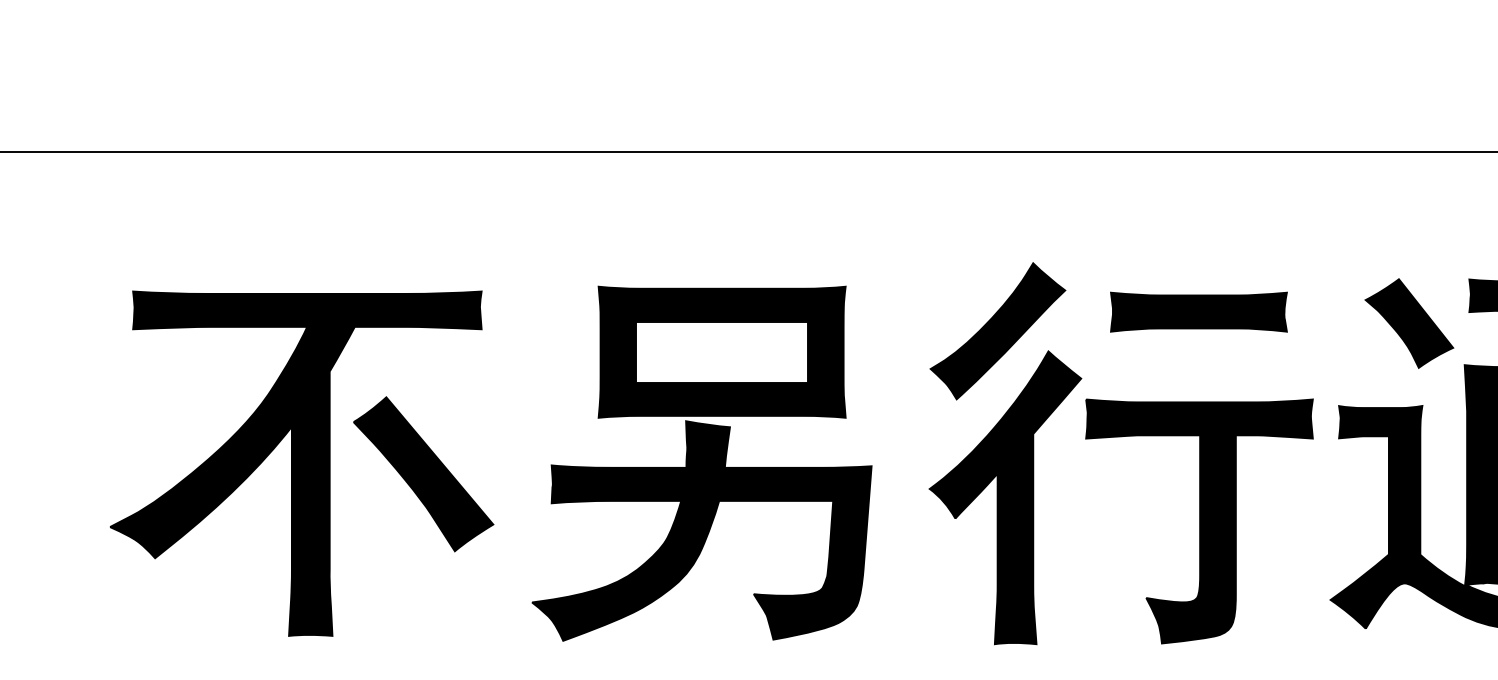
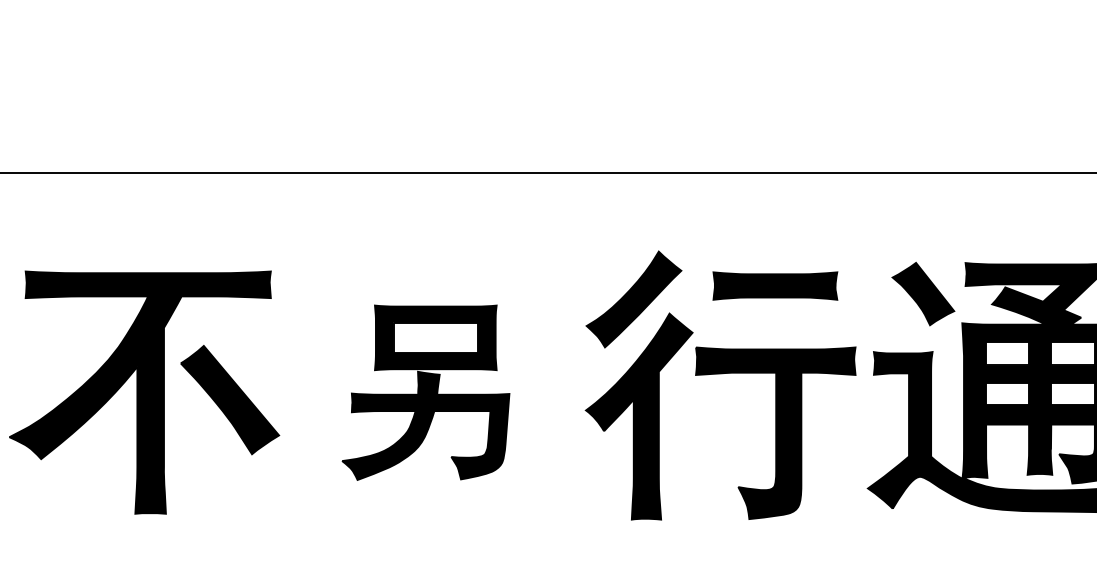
part: (701, 463) -> (425, 392), size x0.7

